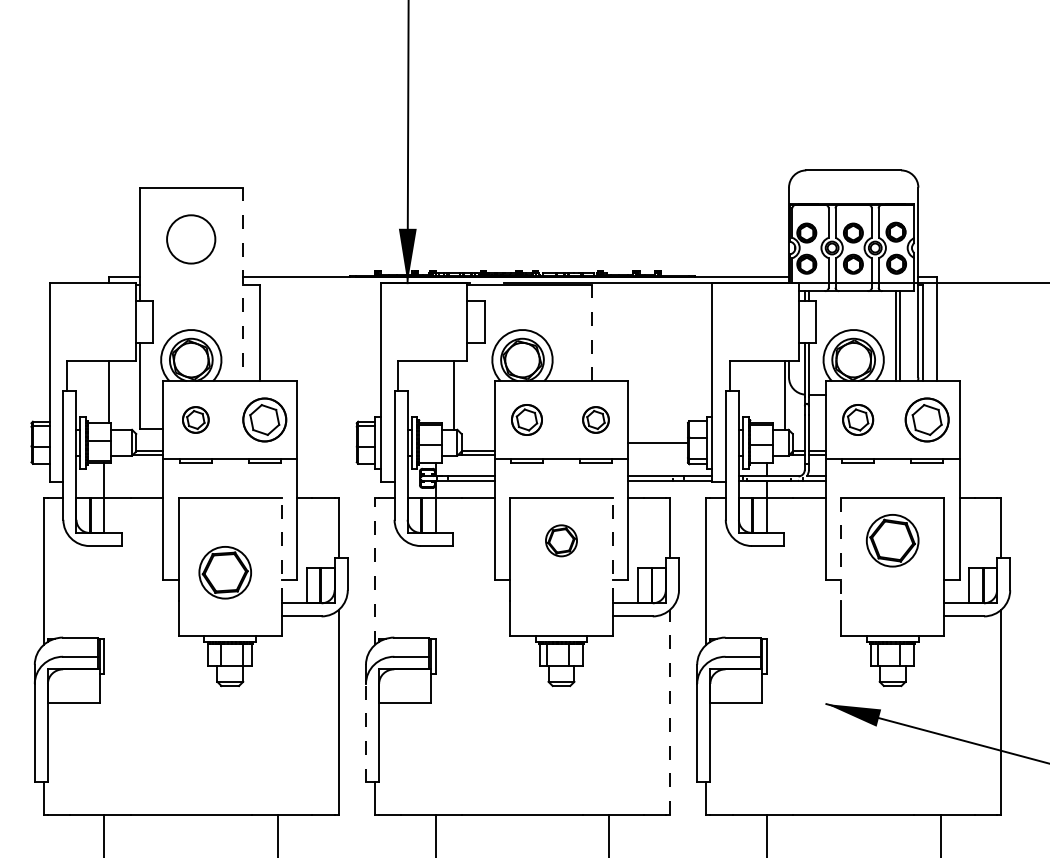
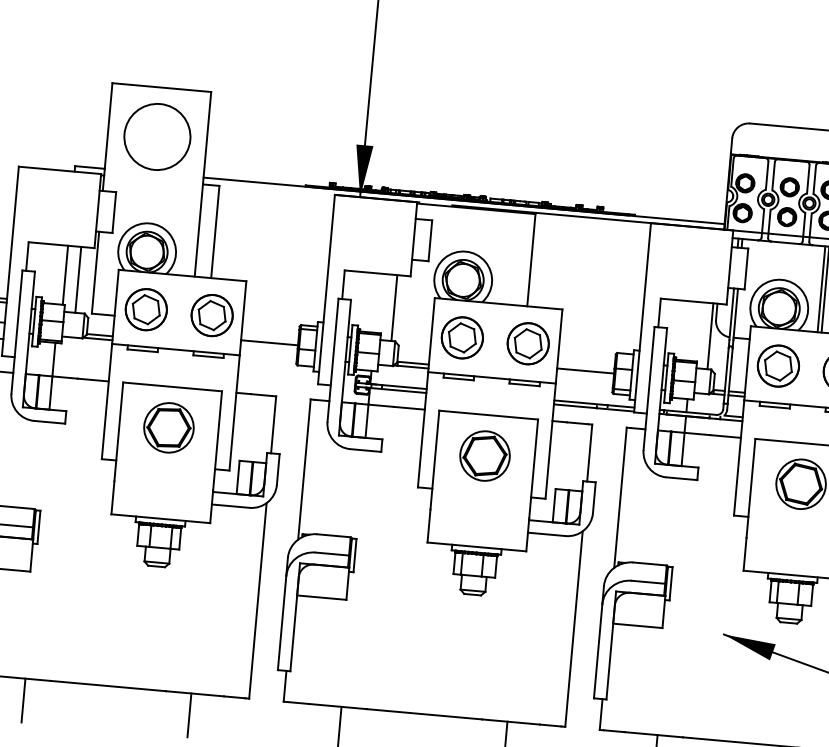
circle: (190, 239) -> (156, 137), size x1.43
line: (243, 284) -> (203, 184), dashed -> solid
line: (591, 333) -> (531, 260), dashed -> solid
line: (122, 394) -> (78, 279), added
part: (195, 419) -> (146, 309), size x1.67
part: (526, 419) -> (461, 337), size x1.43
part: (595, 419) -> (527, 343), size x1.67
part: (857, 419) -> (777, 365), size x1.43
line: (326, 442) -> (269, 342), added
part: (561, 540) -> (485, 455), size x1.67
line: (282, 549) -> (218, 440), dashed -> solid
line: (613, 549) -> (533, 468), dashed -> solid
line: (840, 549) -> (750, 488), dashed -> solid
line: (374, 571) -> (303, 469), dashed -> solid
part: (224, 572) -> (168, 427), moved
line: (670, 711) -> (574, 628), dashed -> solid
line: (366, 732) -> (282, 622), dashed -> solid

